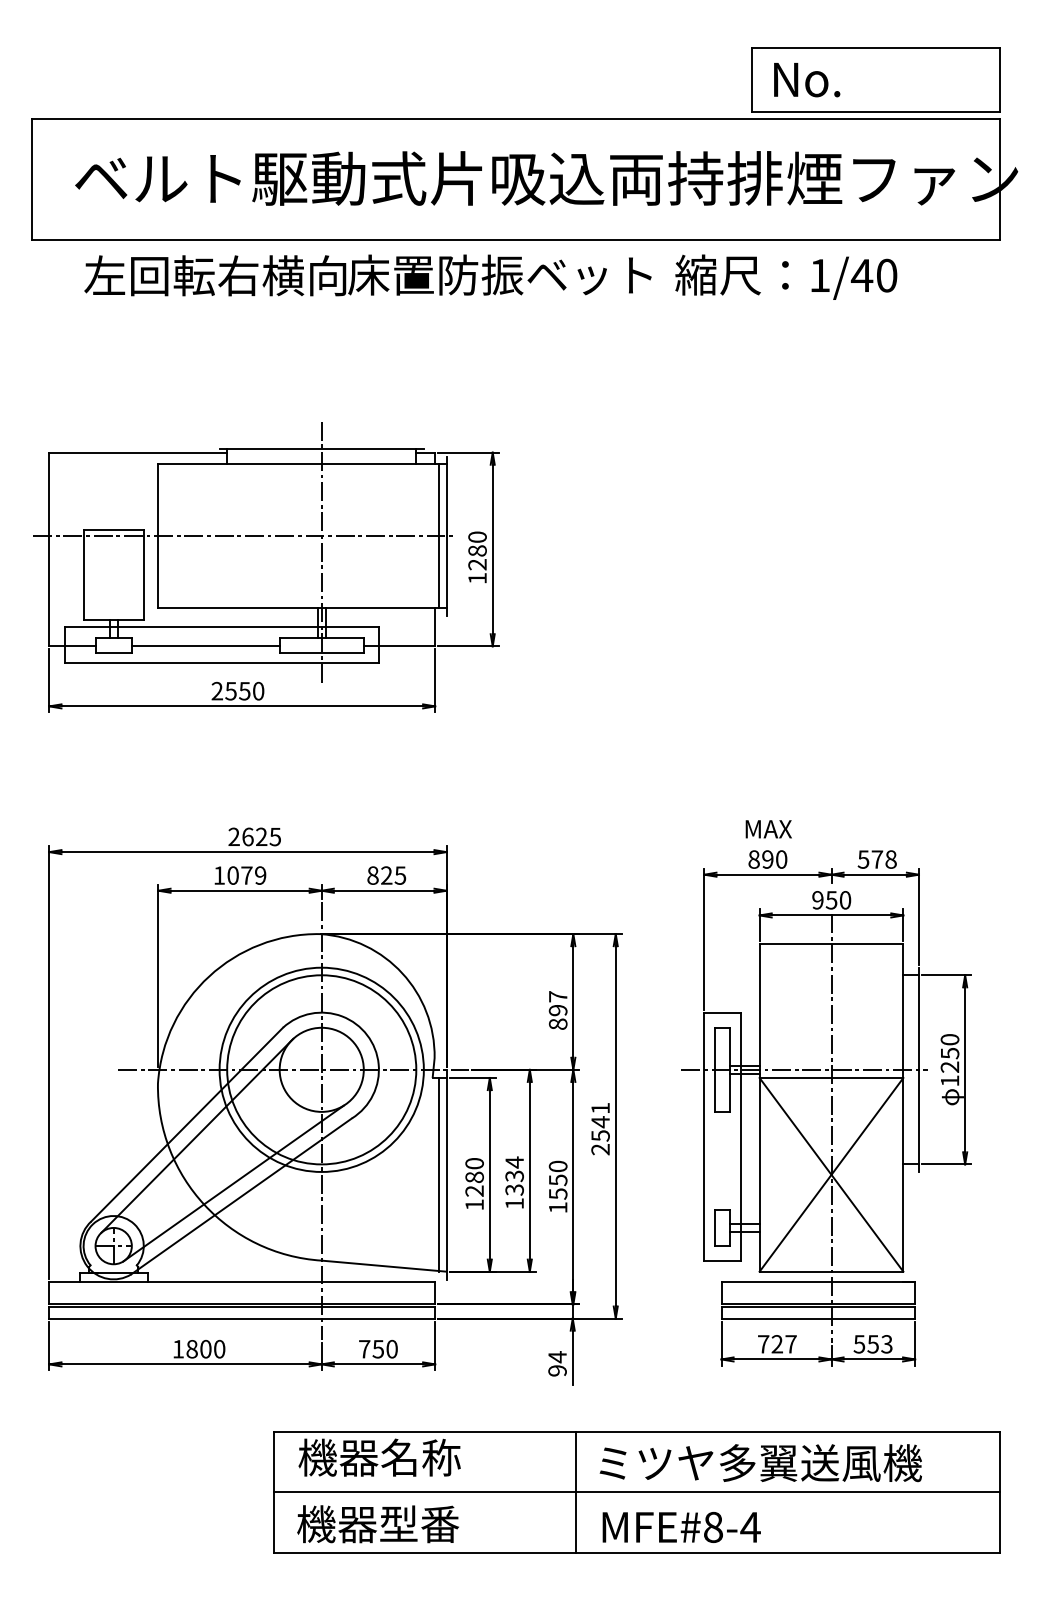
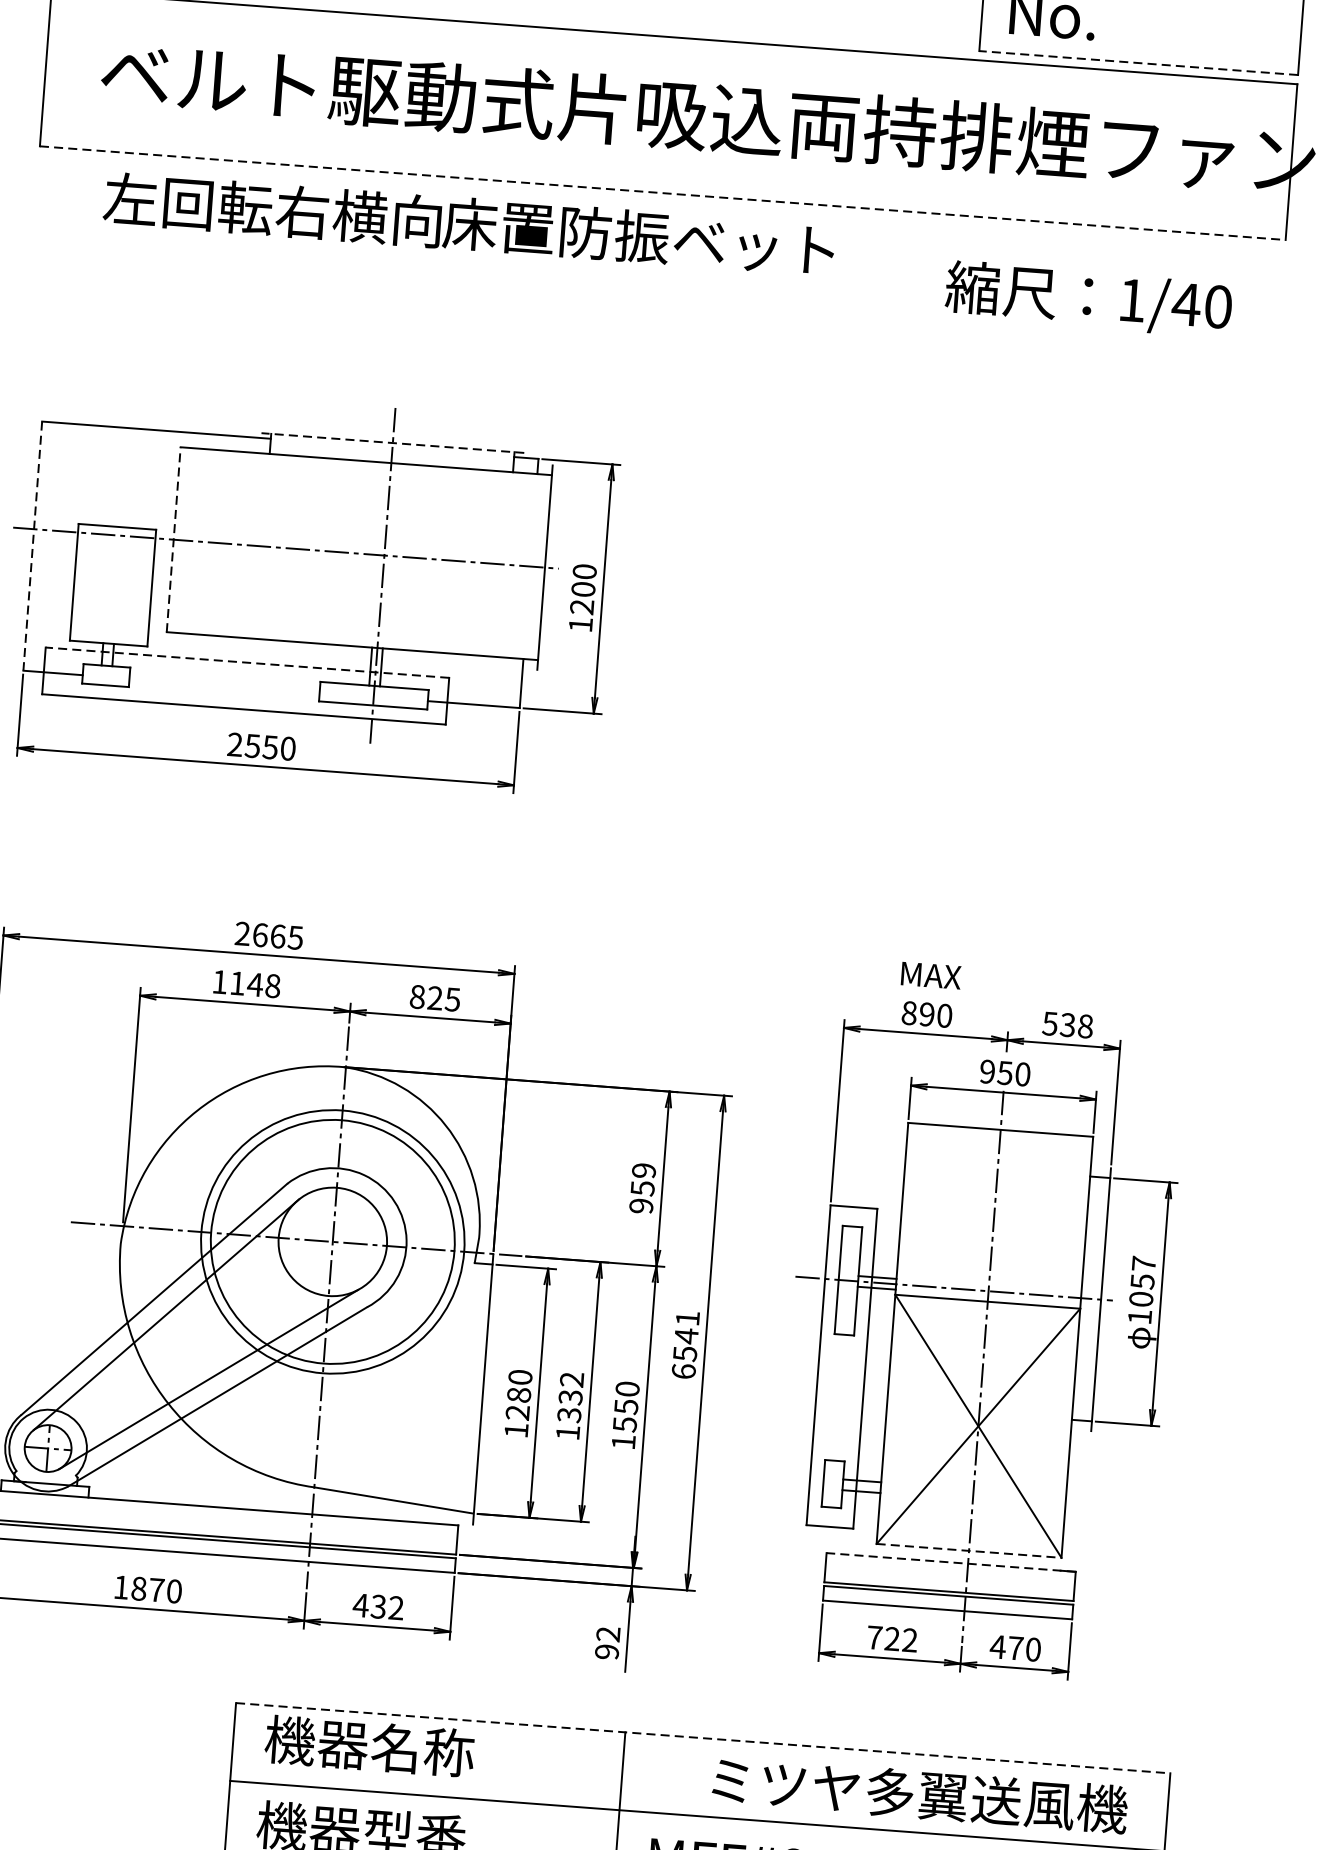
line: (876, 111) -> (1139, 62), solid -> dashed
line: (516, 240) -> (663, 193), solid -> dashed
text: (786, 276) -> (1089, 298), moved
line: (321, 448) -> (392, 442), solid -> dashed
line: (157, 536) -> (173, 539), solid -> dashed
line: (439, 536) -> (535, 567), removed
line: (49, 549) -> (32, 546), solid -> dashed
text: (477, 550) -> (583, 588), 1280 -> 1200
line: (222, 627) -> (247, 663), solid -> dashed
line: (205, 646) -> (224, 686), removed
text: (261, 836) -> (277, 935), 2625 -> 2665
text: (877, 859) -> (1068, 1025), 578 -> 538
text: (246, 875) -> (254, 984), 1079 -> 1148
text: (557, 1010) -> (641, 1188), 897 -> 959
text: (949, 1053) -> (1141, 1281), 1250 -> 1057
text: (600, 1149) -> (683, 1371), 2541 -> 6541
text: (514, 1162) -> (571, 1379), 1334 -> 1332
line: (439, 1174) -> (474, 1387), removed
line: (831, 1271) -> (969, 1550), solid -> dashed
line: (818, 1281) -> (951, 1562), solid -> dashed
text: (790, 1344) -> (909, 1640), 727 -> 722
text: (872, 1344) -> (1014, 1648), 553 -> 470
text: (205, 1348) -> (156, 1589), 1800 -> 1870
text: (377, 1348) -> (377, 1605), 750 -> 432
text: (557, 1357) -> (608, 1634), 94 -> 92
line: (637, 1431) -> (704, 1737), solid -> dashed
text: (760, 1463) -> (919, 1795), moved

